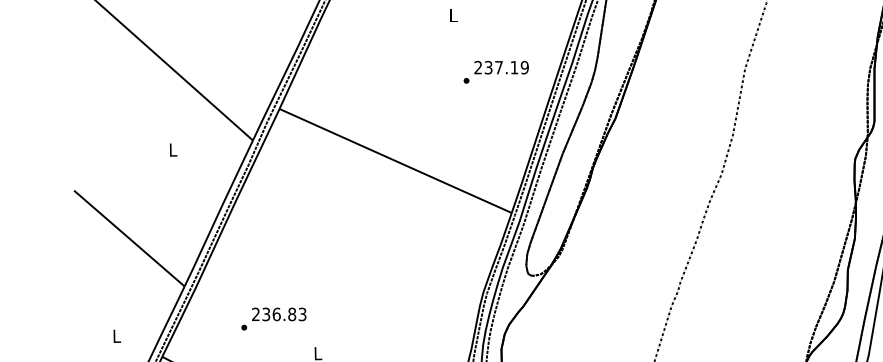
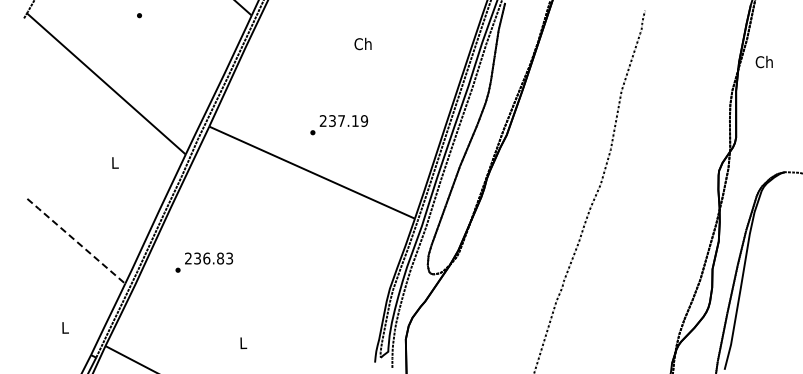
text: (452, 15) -> (362, 43), L -> Ch
text: (495, 72) -> (338, 125), moved
line: (128, 237) -> (75, 240), solid -> dashed
text: (272, 318) -> (203, 262), moved

